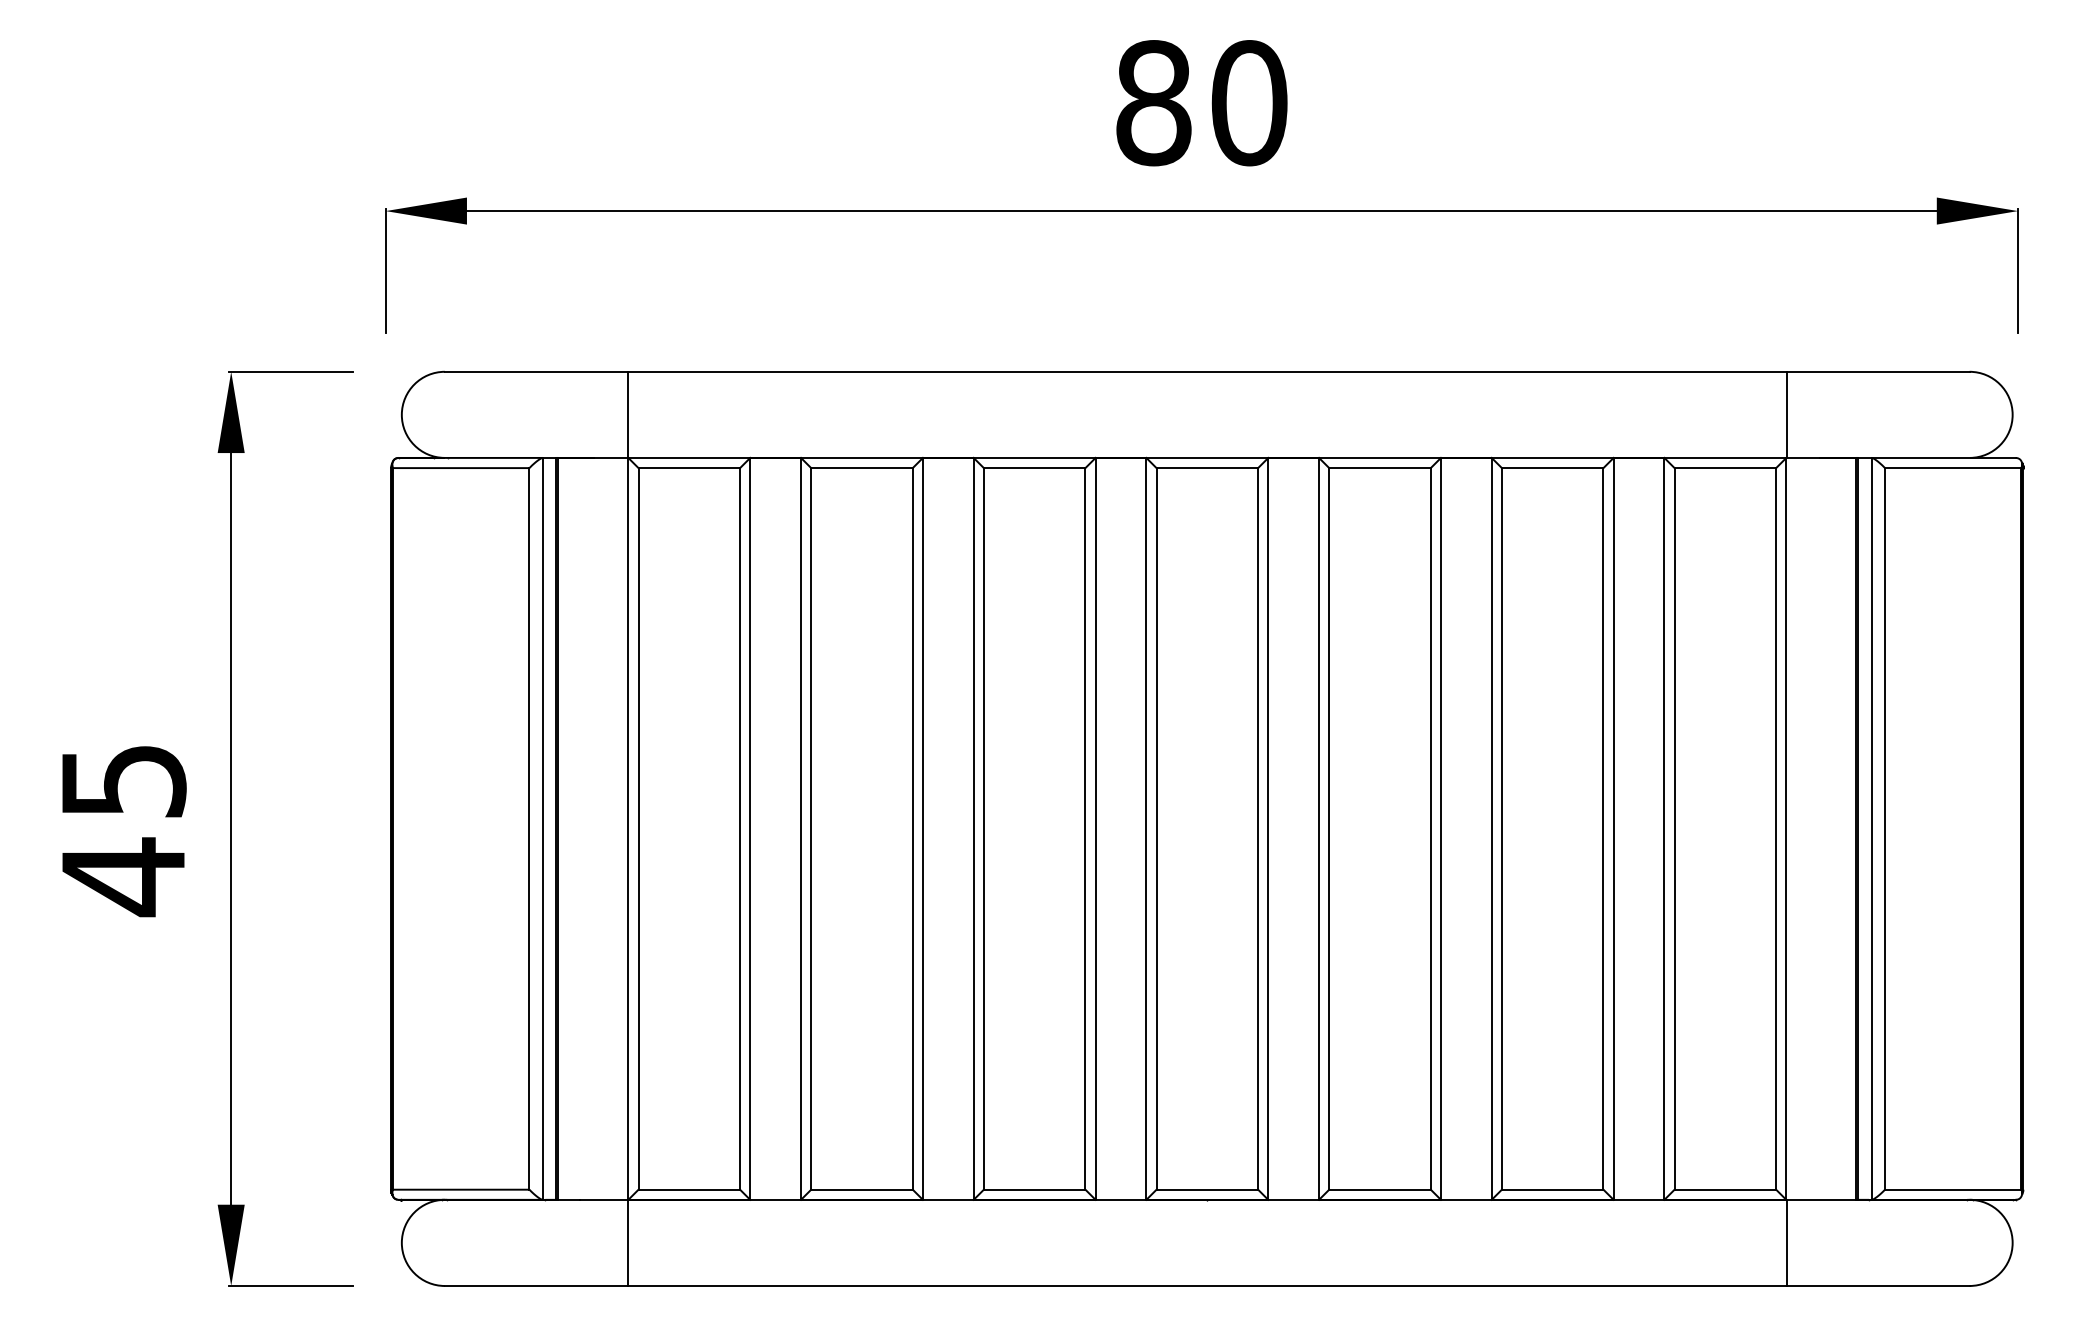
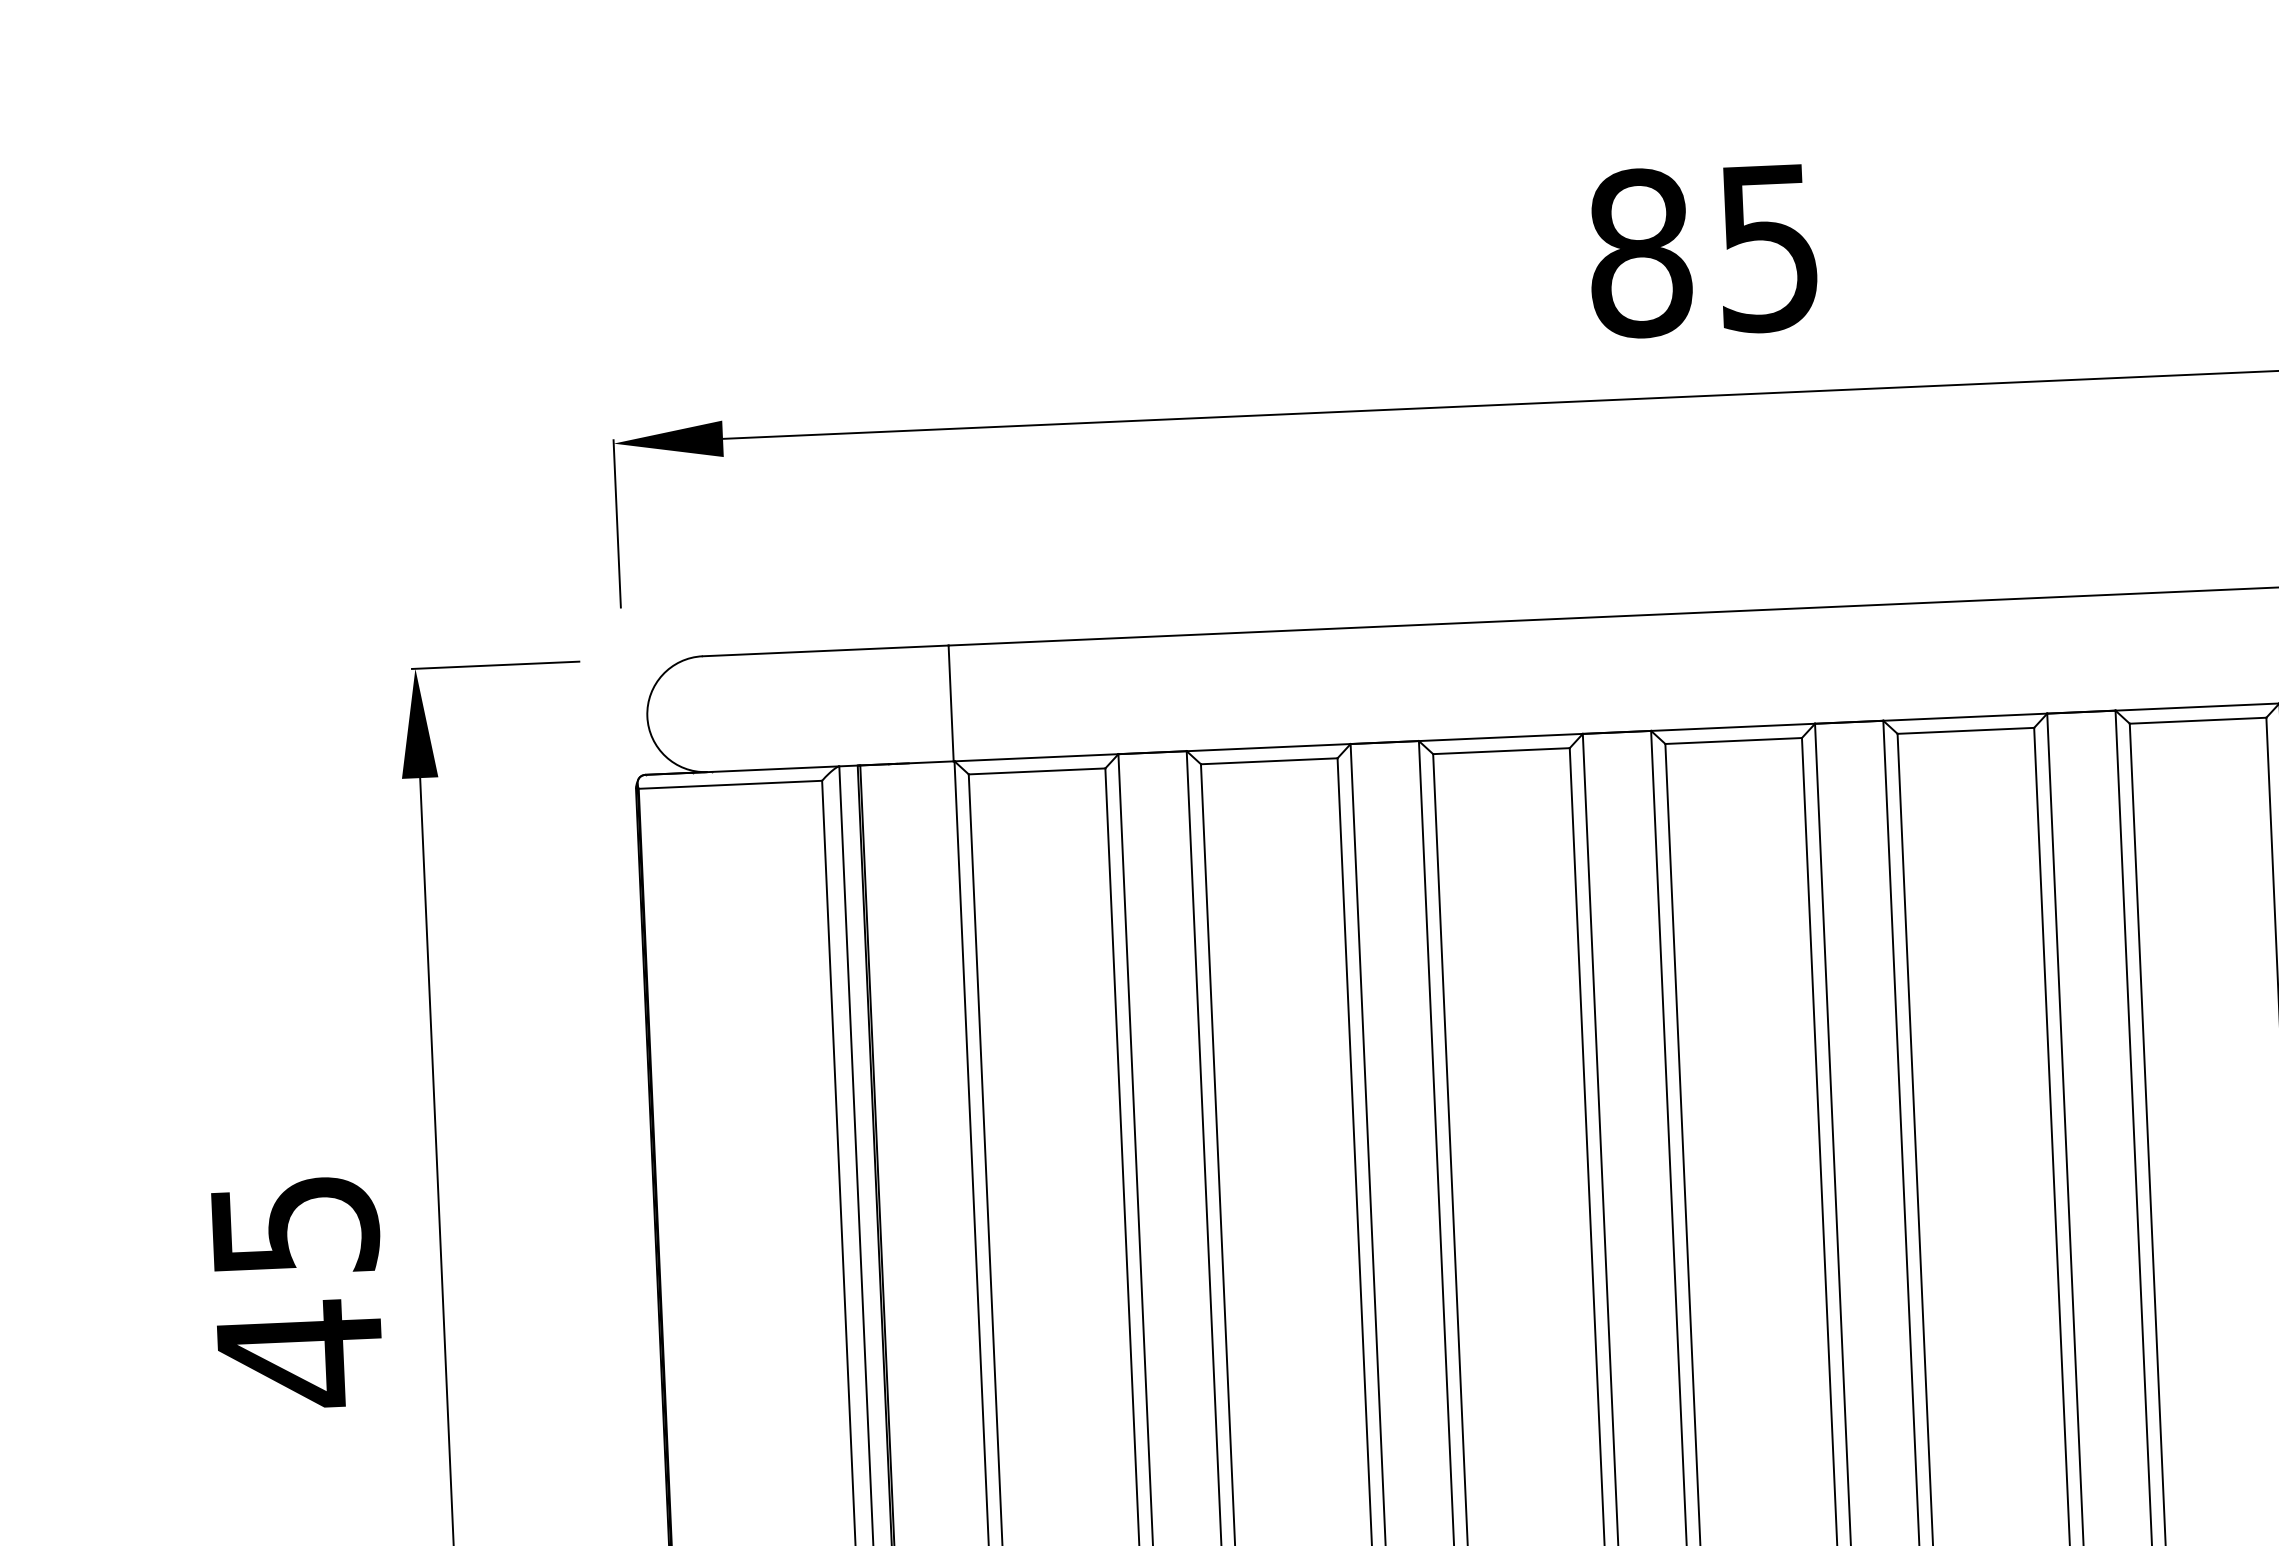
text: (1249, 103) -> (1768, 248), 80 -> 85

